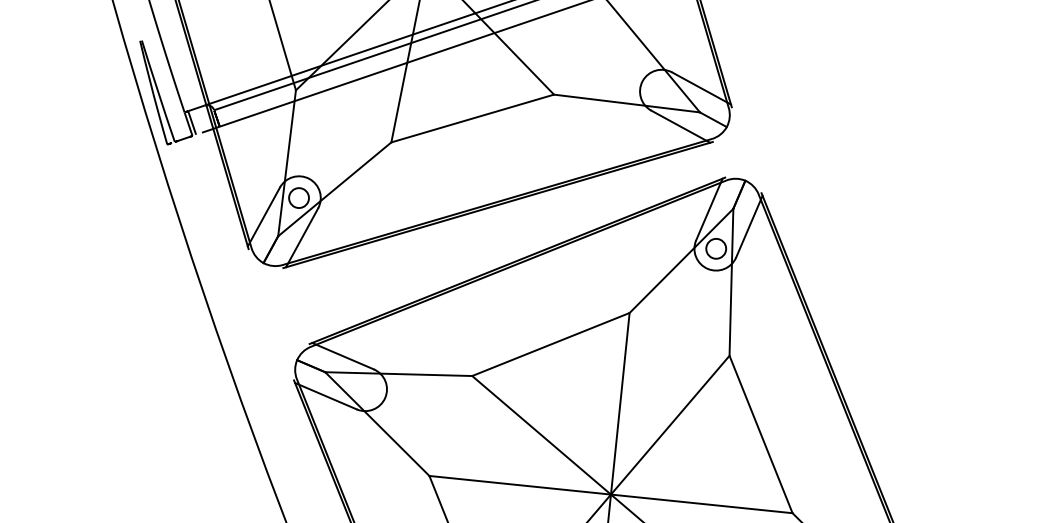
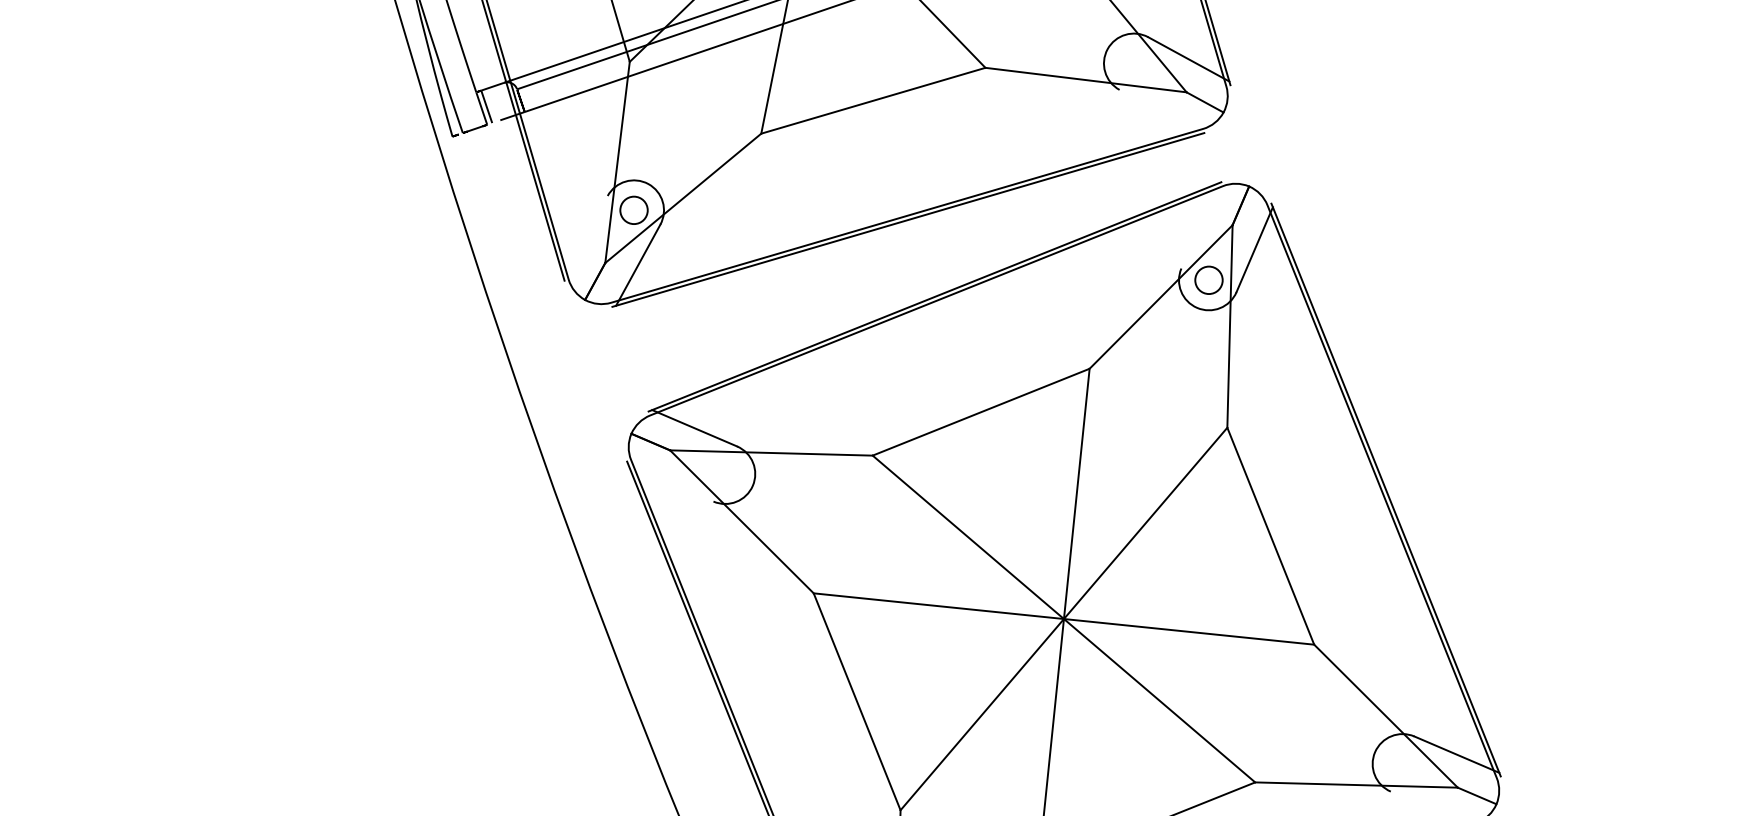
line: (680, 126) -> (1159, 111), removed
line: (709, 209) -> (1199, 225), removed
line: (263, 217) -> (585, 236), removed
line: (325, 396) -> (670, 483), removed

